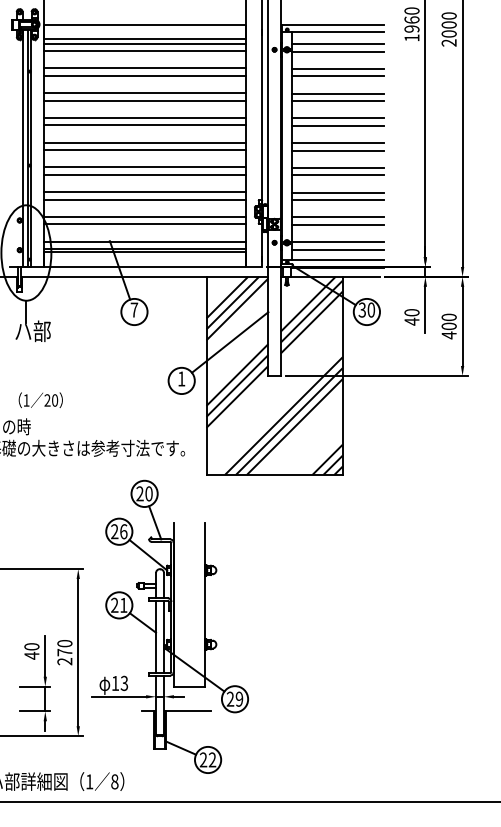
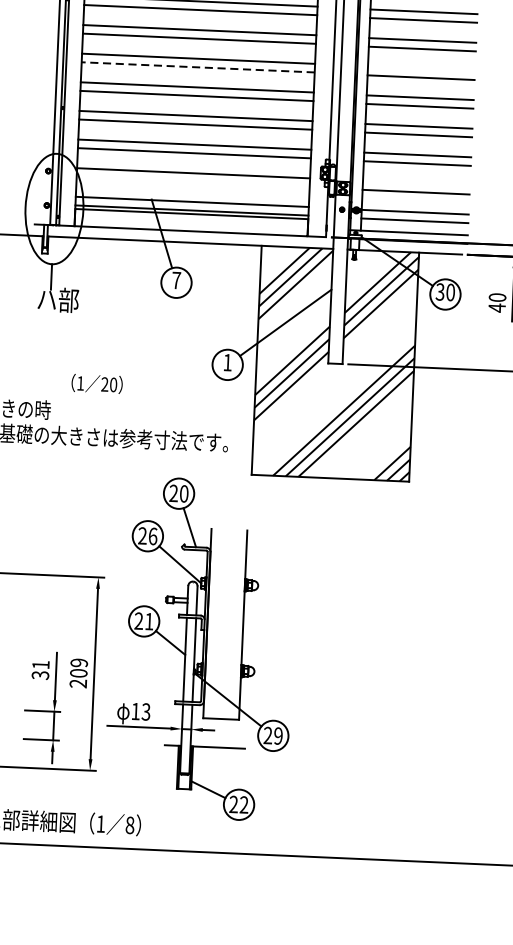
line: (337, 118) -> (421, 69), removed
line: (145, 125) -> (198, 67), solid -> dashed
line: (337, 217) -> (416, 183), removed
line: (144, 224) -> (192, 182), removed
text: (40, 400) -> (96, 384), moved
text: (64, 648) -> (78, 668), 270 -> 209
text: (31, 651) -> (40, 670), 40 -> 31

